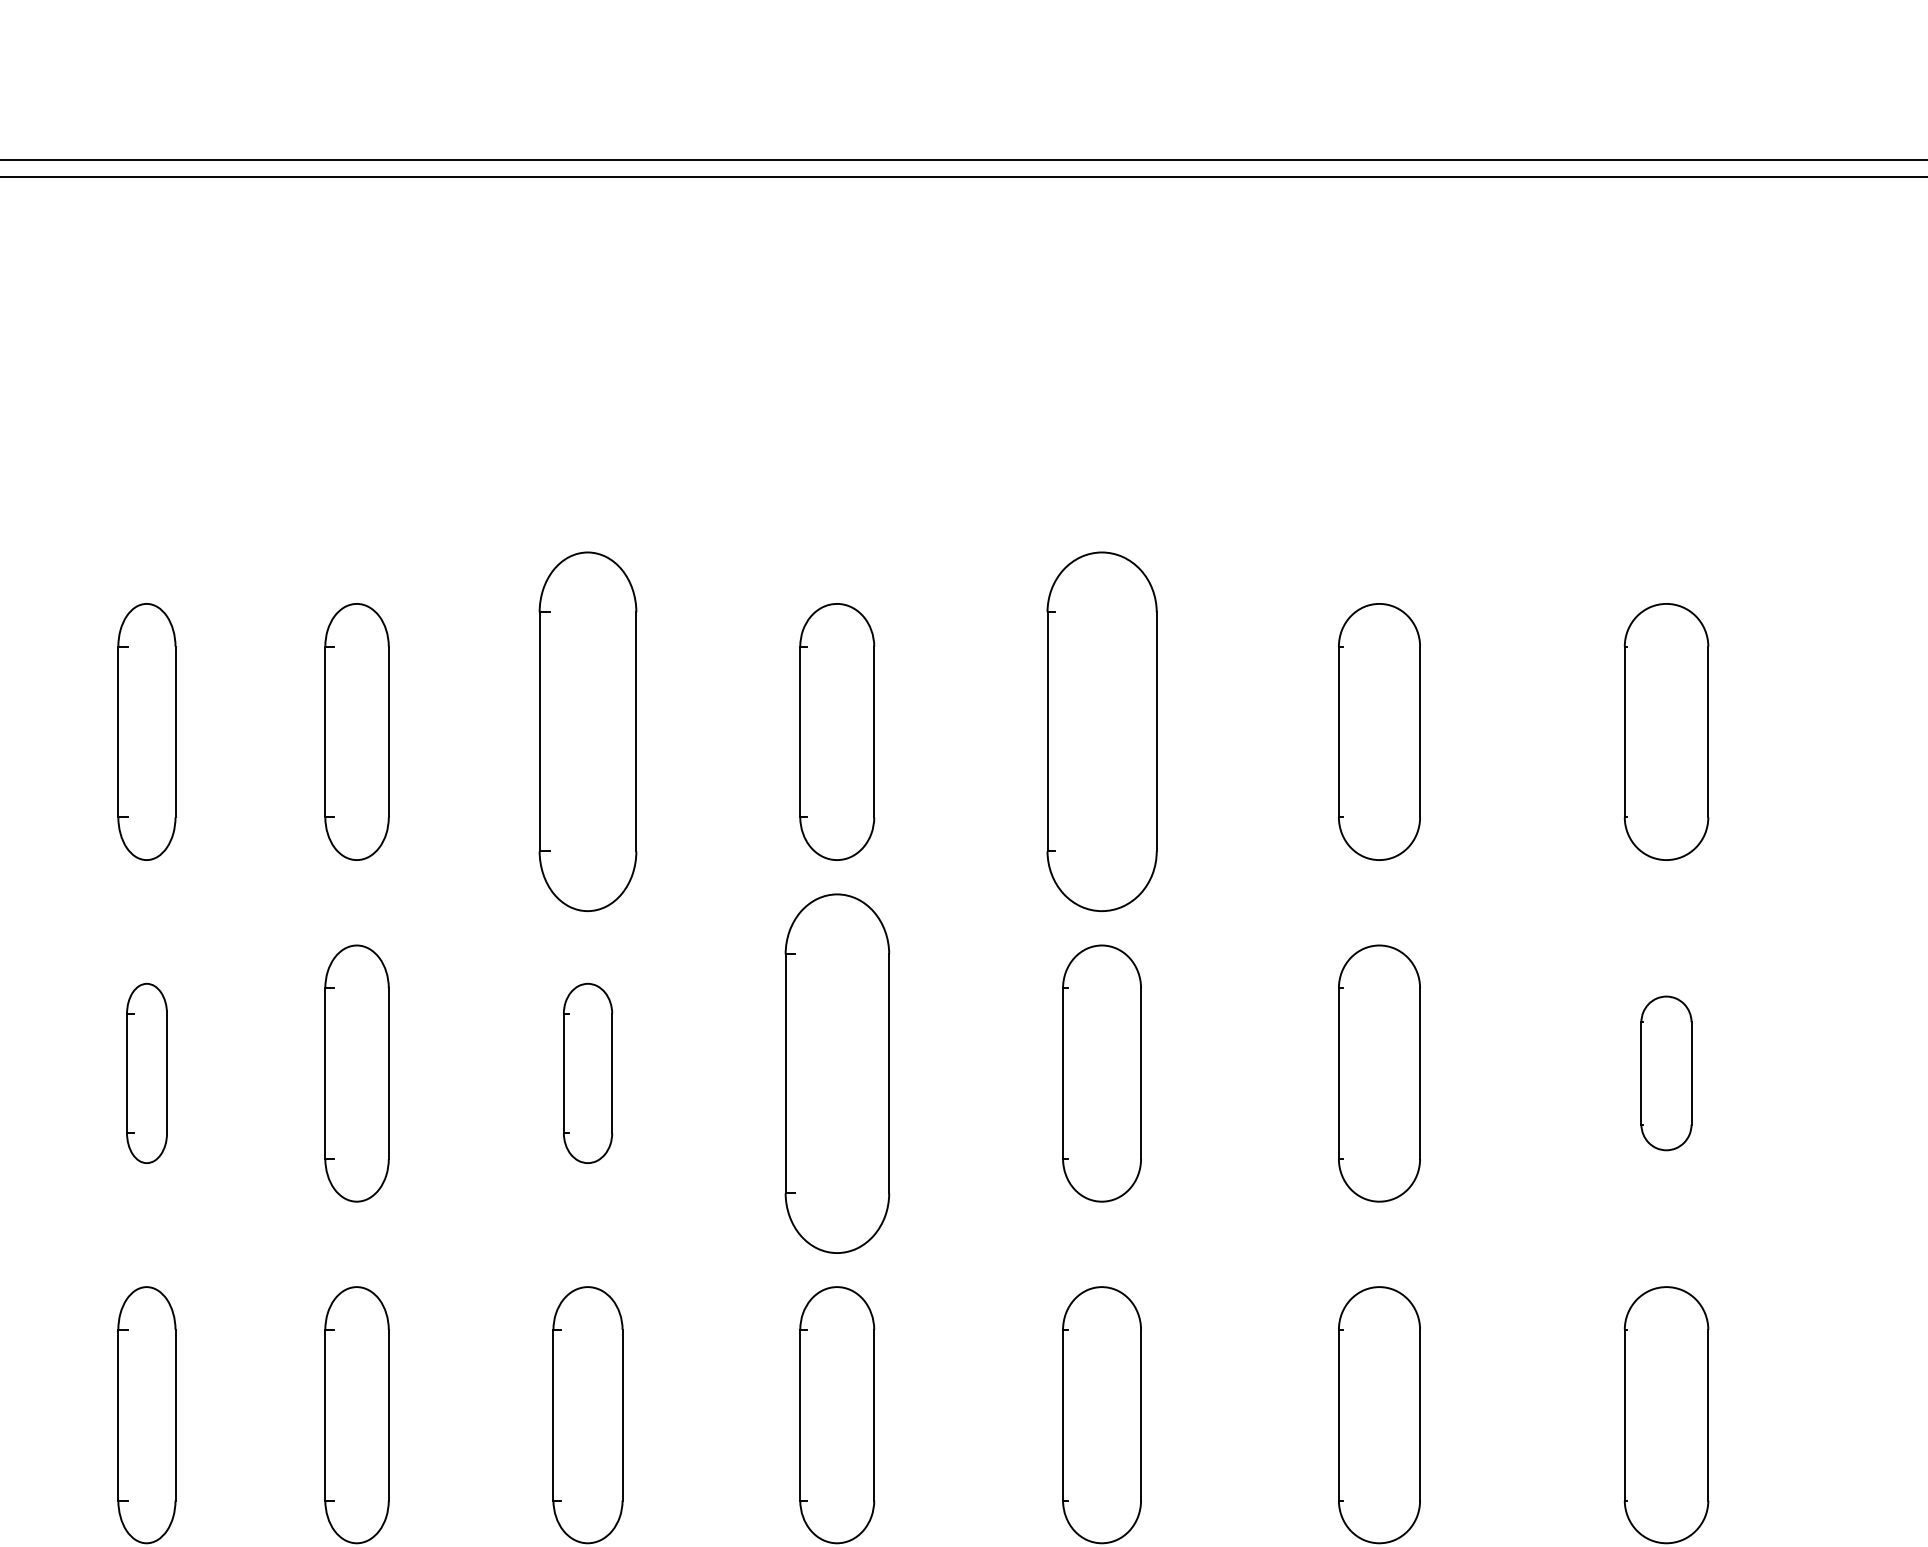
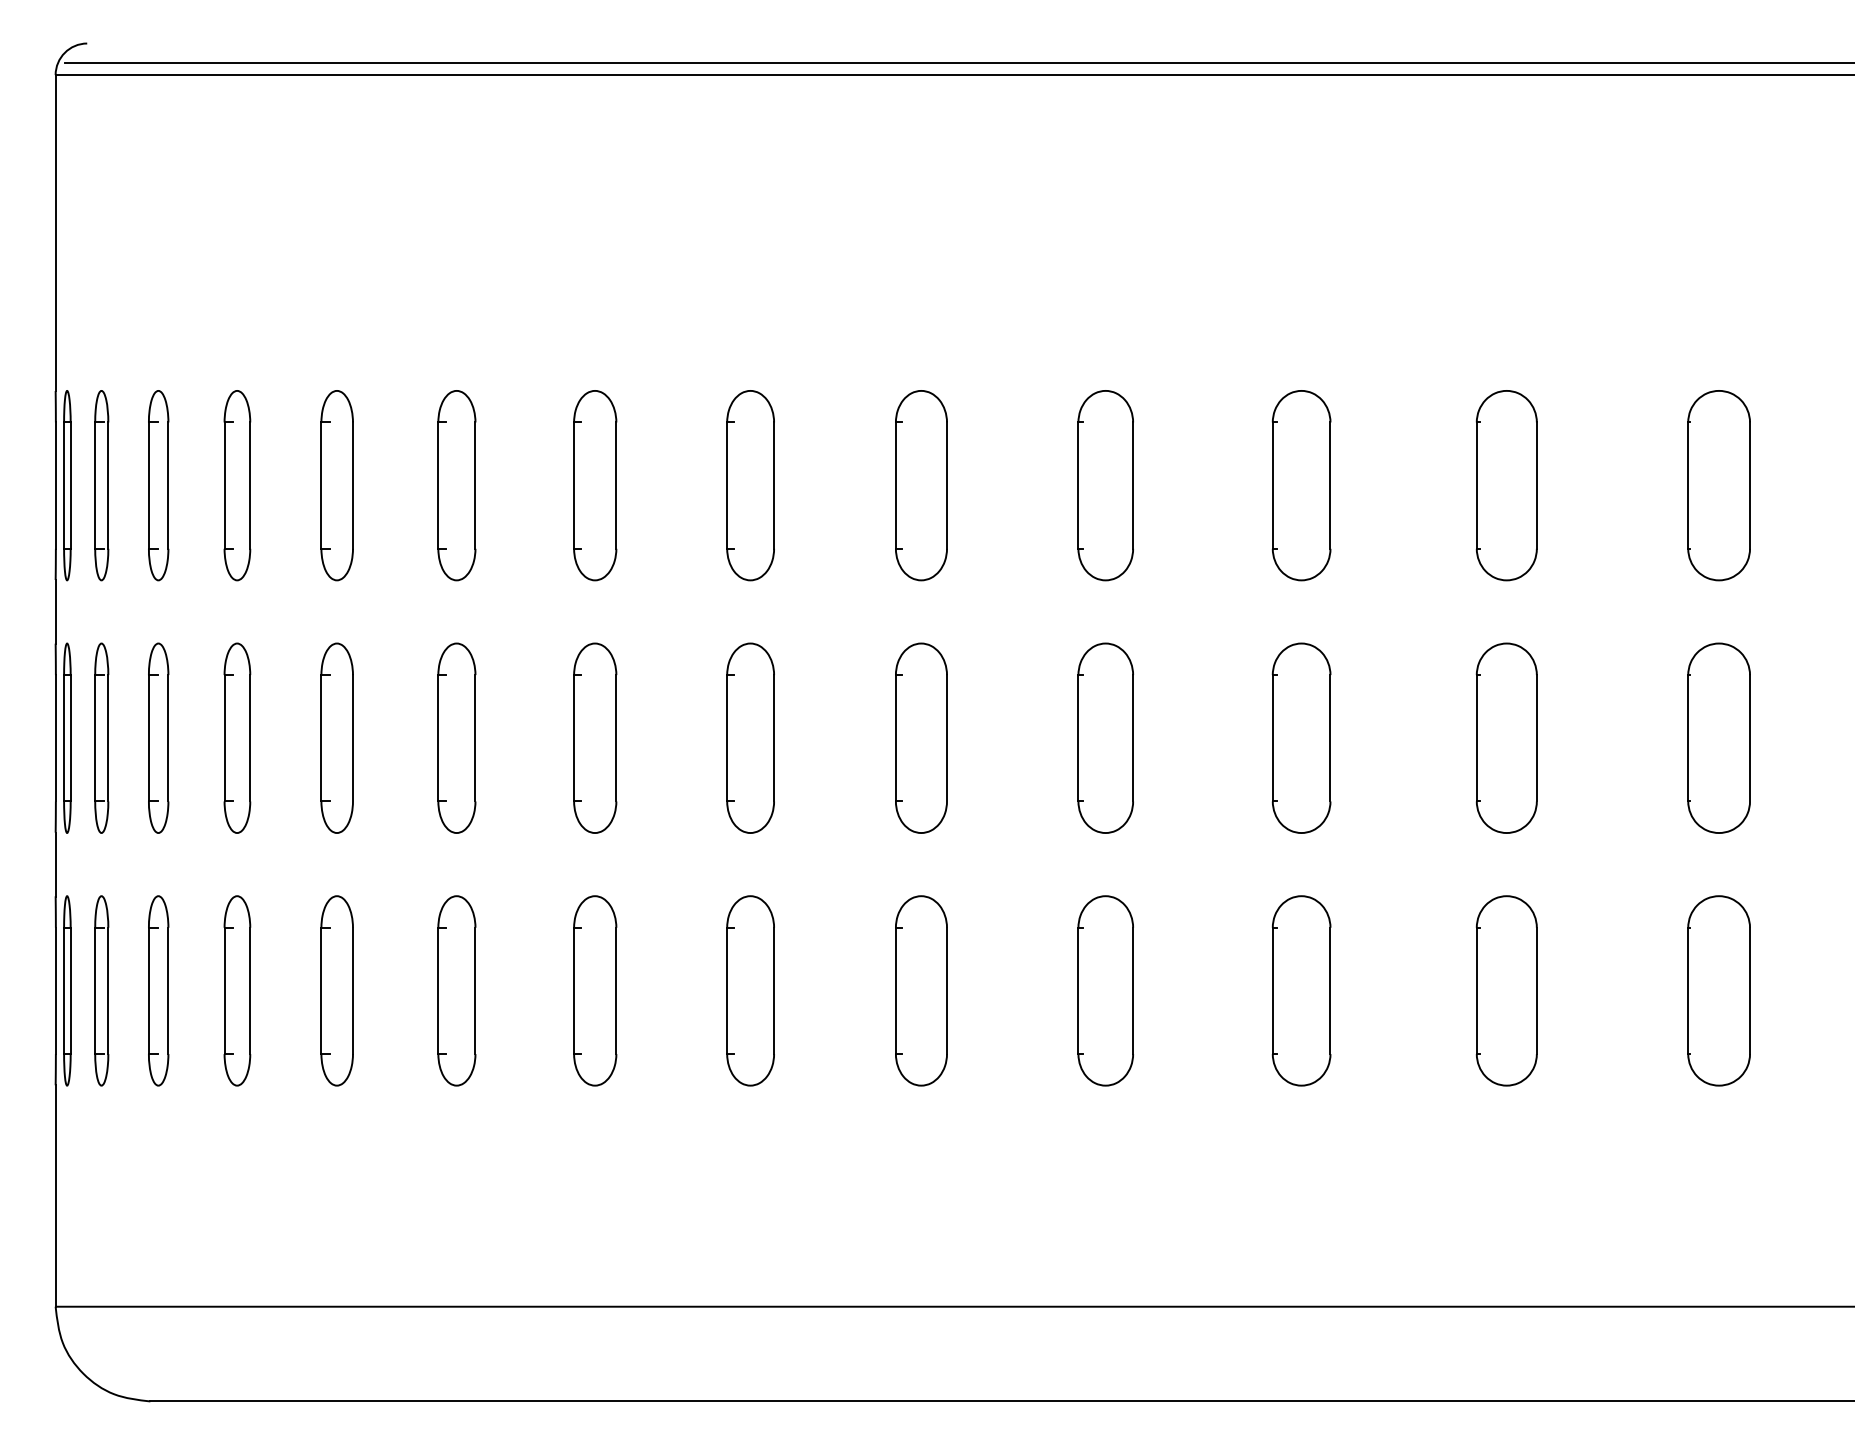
part: (588, 731) -> (921, 485), size x0.71
part: (1101, 731) -> (1301, 485), size x0.71
part: (147, 1072) -> (595, 737), size x1.43
part: (588, 1072) -> (921, 737), size x1.43
part: (836, 1072) -> (1105, 737), size x0.71
part: (1665, 1072) -> (1718, 737), size x1.67

